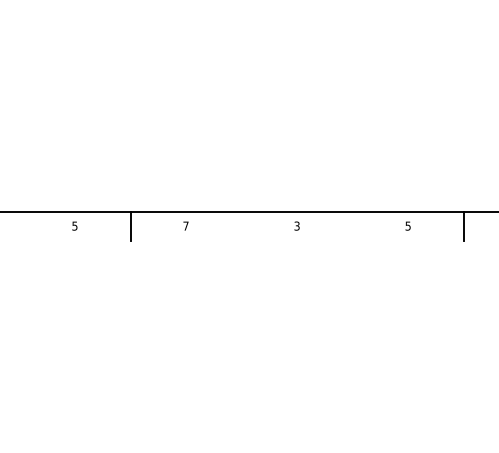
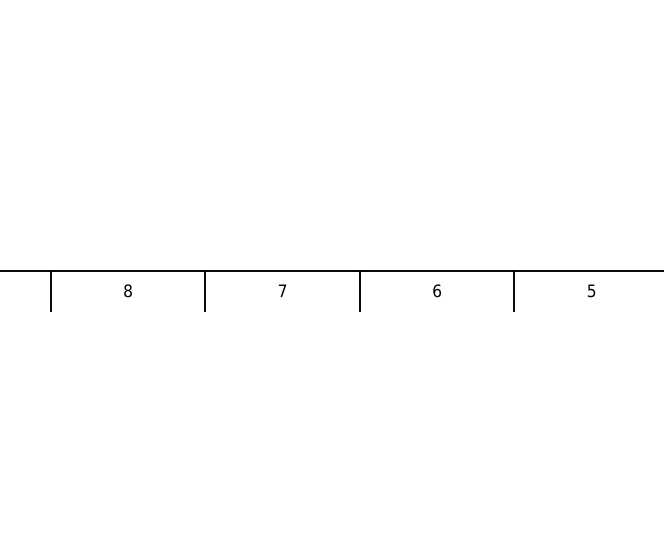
text: (74, 225) -> (127, 289), 5 -> 8
text: (296, 225) -> (436, 289), 3 -> 6
line: (19, 226) -> (50, 291), added
line: (241, 226) -> (359, 291), added
line: (352, 226) -> (514, 291), added

